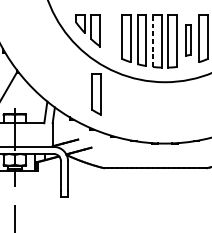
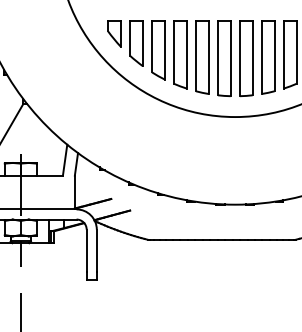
line: (153, 40) -> (218, 57), dashed -> solid
part: (188, 40) -> (268, 57), size x1.67
part: (96, 94) -> (158, 50), moved

